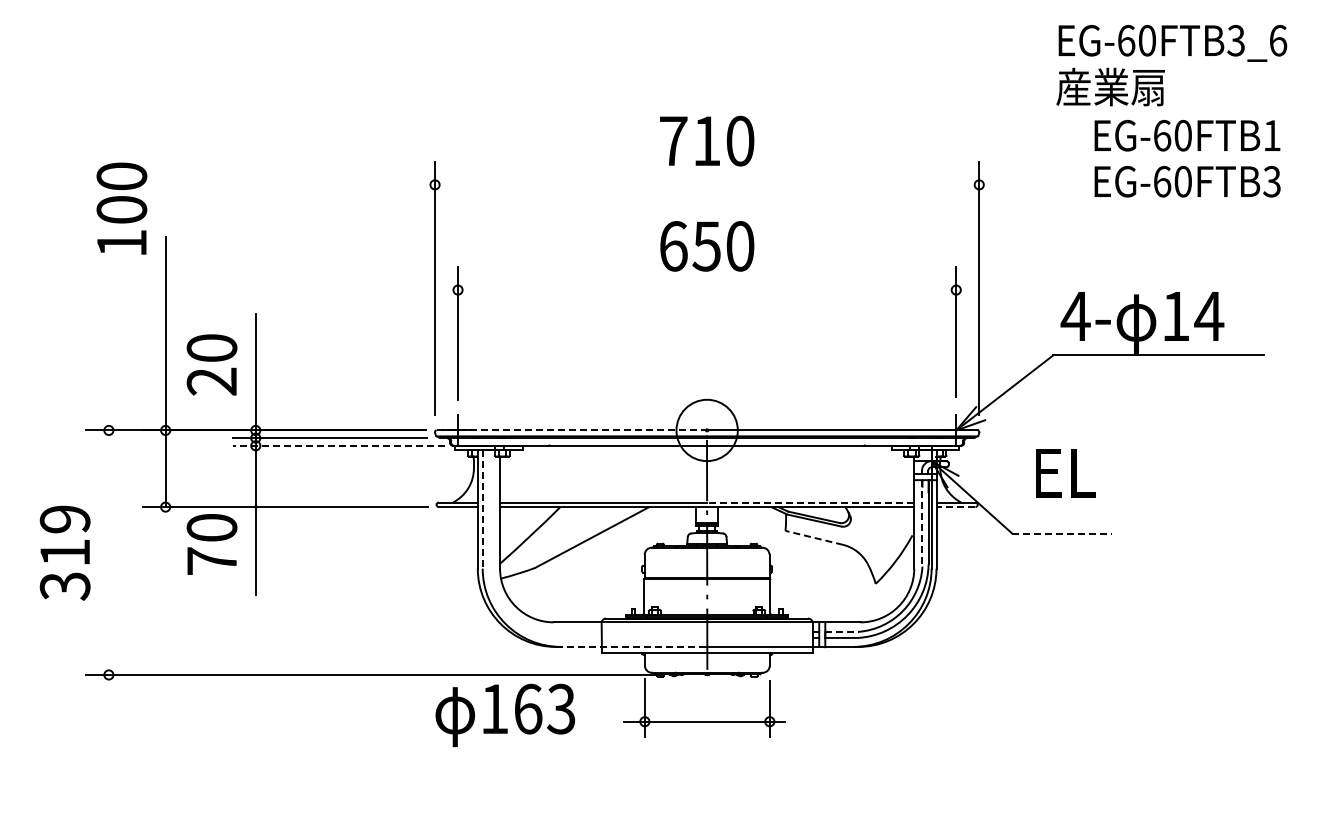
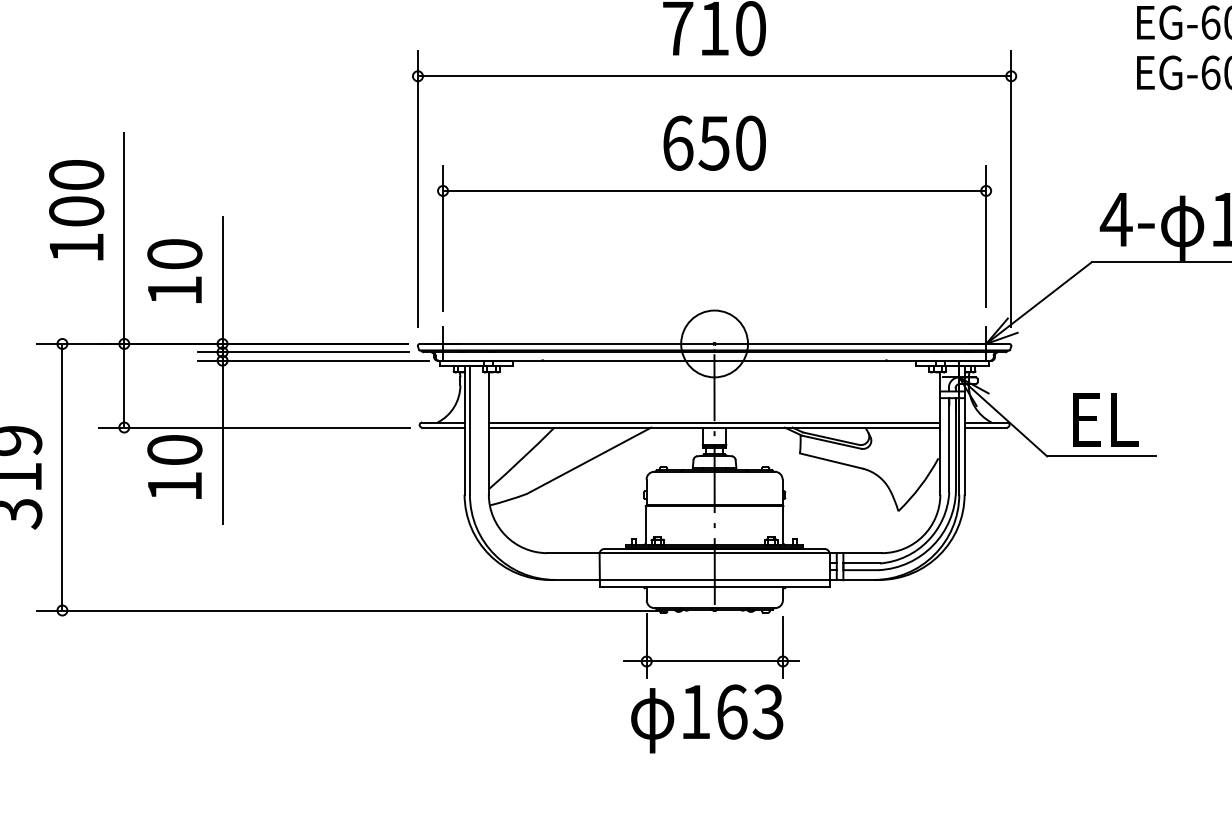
line: (706, 184) -> (713, 75), added
text: (121, 208) -> (76, 209), moved
line: (706, 290) -> (713, 191), added
text: (211, 381) -> (174, 290), 20 -> 10
line: (572, 430) -> (567, 344), dashed -> solid
line: (338, 445) -> (312, 360), dashed -> solid
text: (1065, 473) -> (1105, 420), moved
line: (810, 502) -> (827, 422), dashed -> solid
line: (955, 507) -> (985, 427), dashed -> solid
line: (482, 510) -> (469, 431), dashed -> solid
line: (922, 523) -> (949, 445), dashed -> solid
line: (1062, 533) -> (1101, 456), dashed -> solid
line: (814, 537) -> (831, 460), dashed -> solid
line: (108, 552) -> (62, 477), added
text: (211, 560) -> (174, 485), 70 -> 10
line: (841, 631) -> (861, 563), dashed -> solid
line: (631, 646) -> (632, 579), dashed -> solid
text: (505, 714) -> (707, 717), moved

